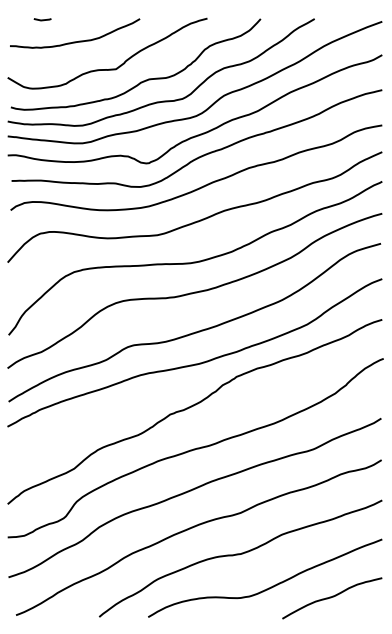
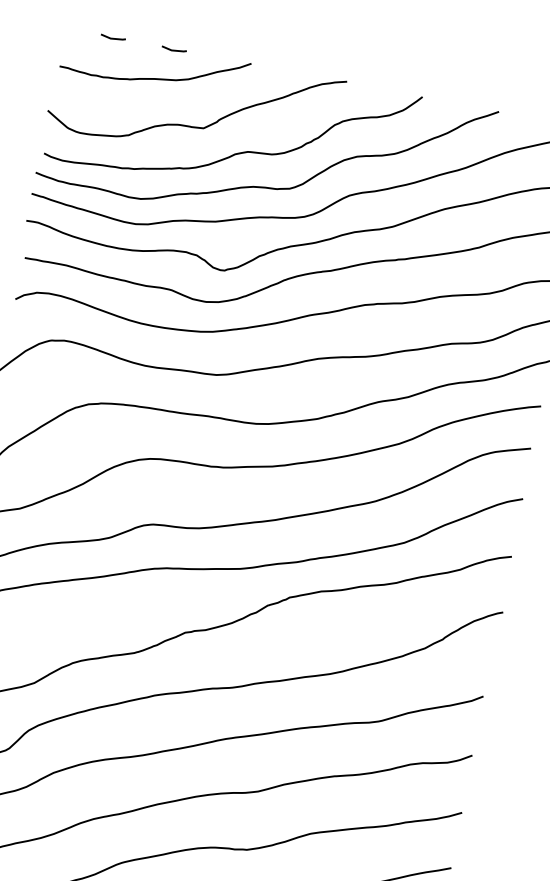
line: (85, 19) -> (174, 49), added

